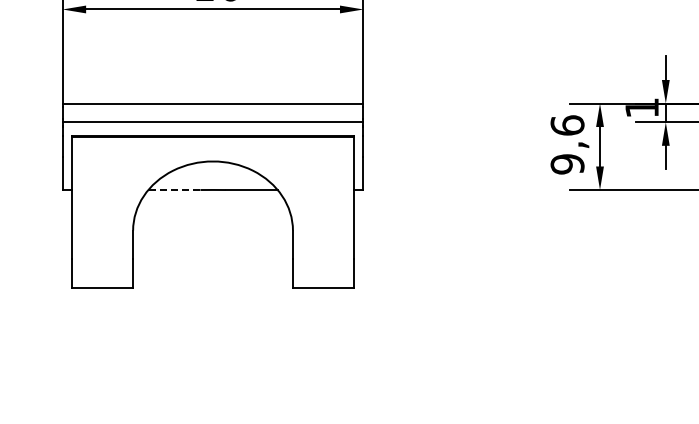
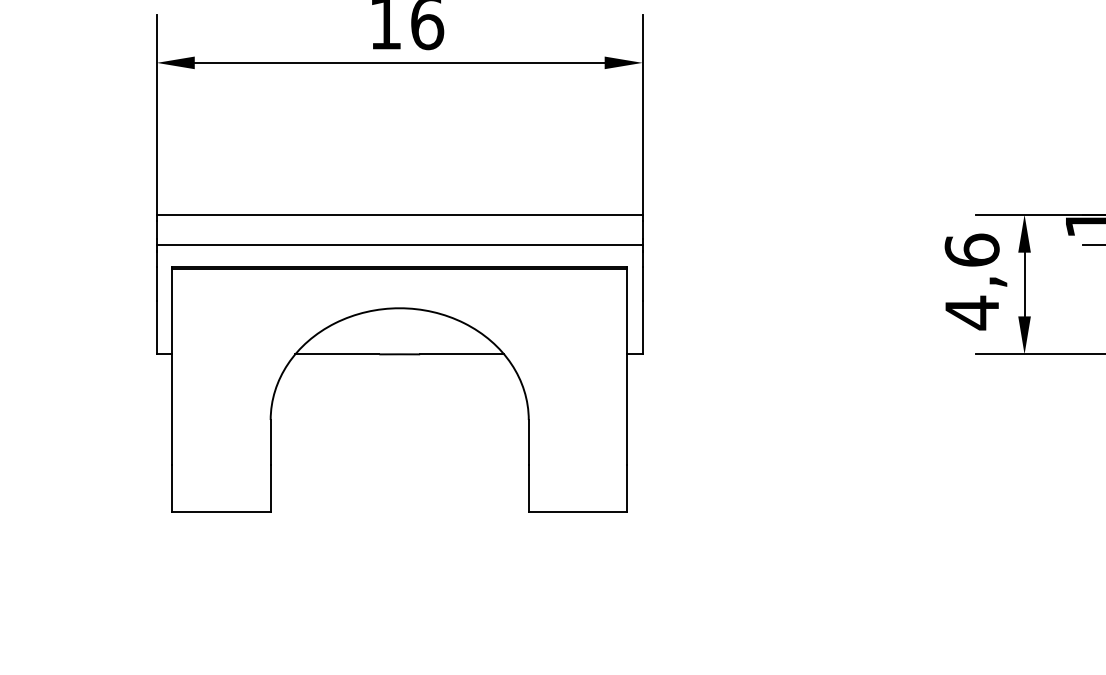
text: (567, 164) -> (972, 313), 9,6 -> 4,6
line: (173, 190) -> (335, 355), dashed -> solid

